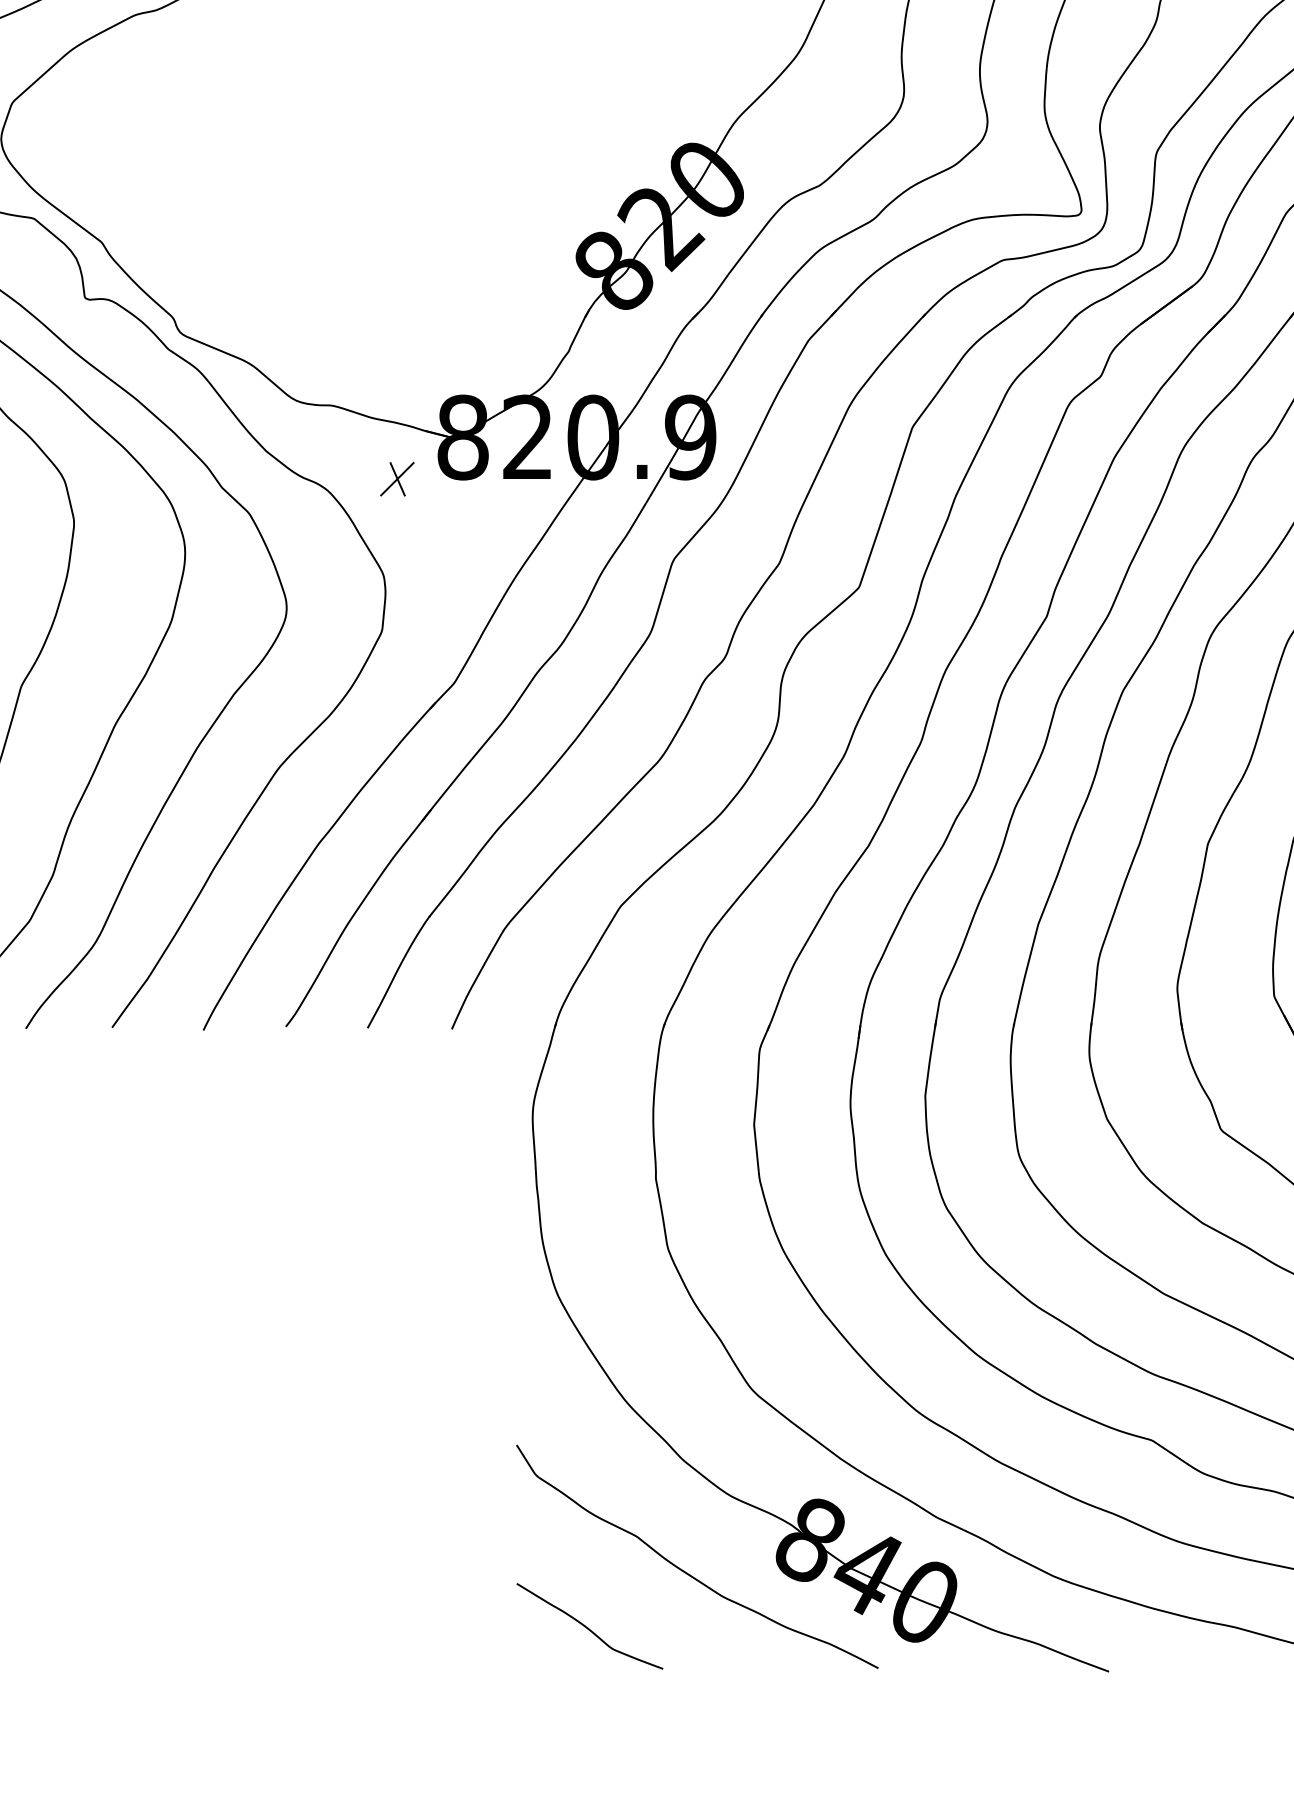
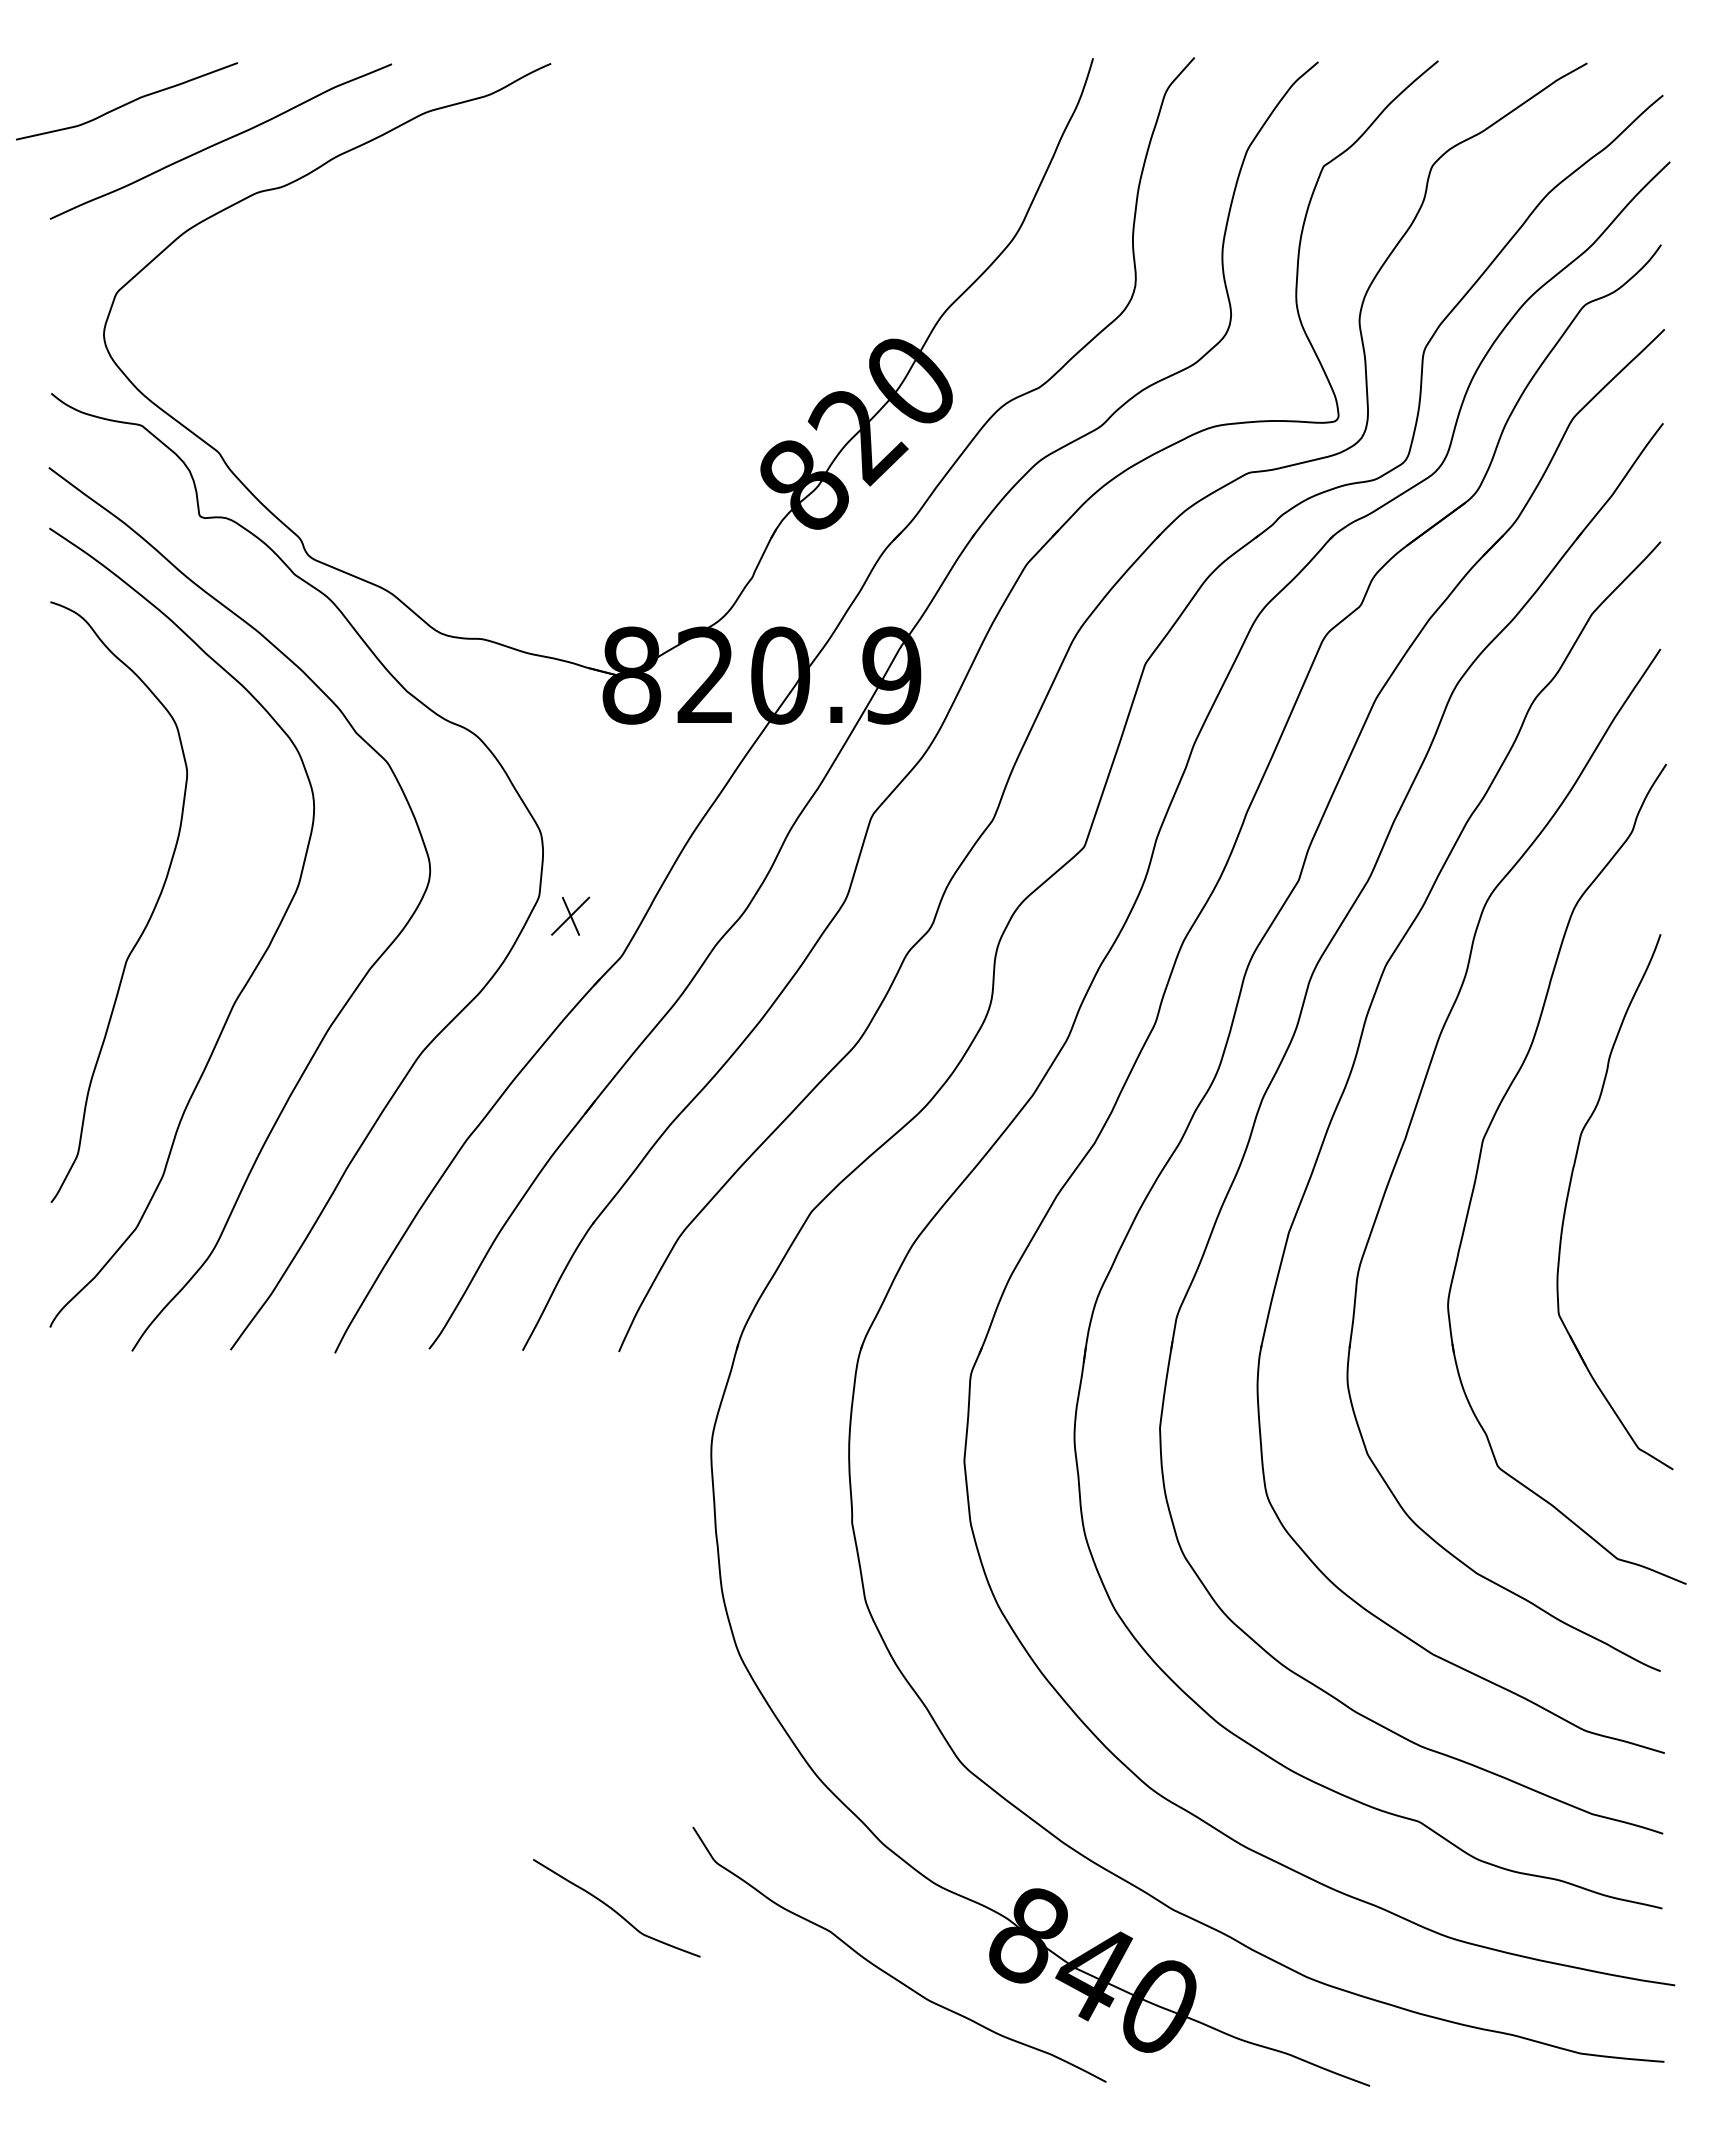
part: (397, 478) -> (570, 915), moved
curve: (587, 1627) -> (614, 1909), moved

